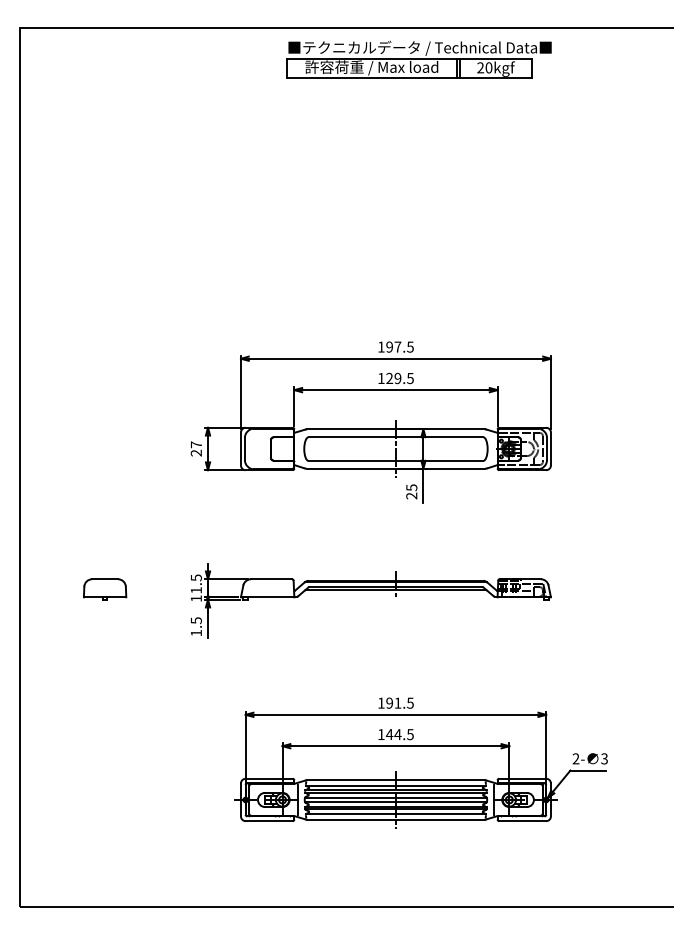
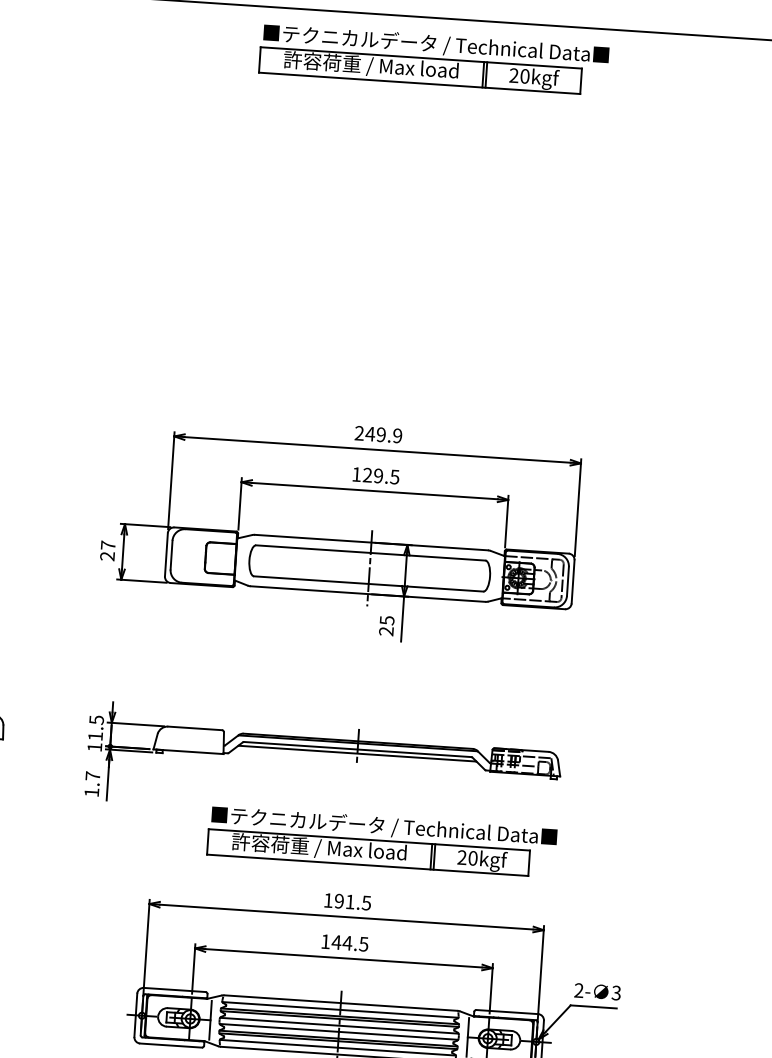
text: (395, 346) -> (378, 433), 197.5 -> 249.9
text: (196, 620) -> (93, 775), 1.5 -> 1.7
part: (418, 655) -> (381, 841), added

